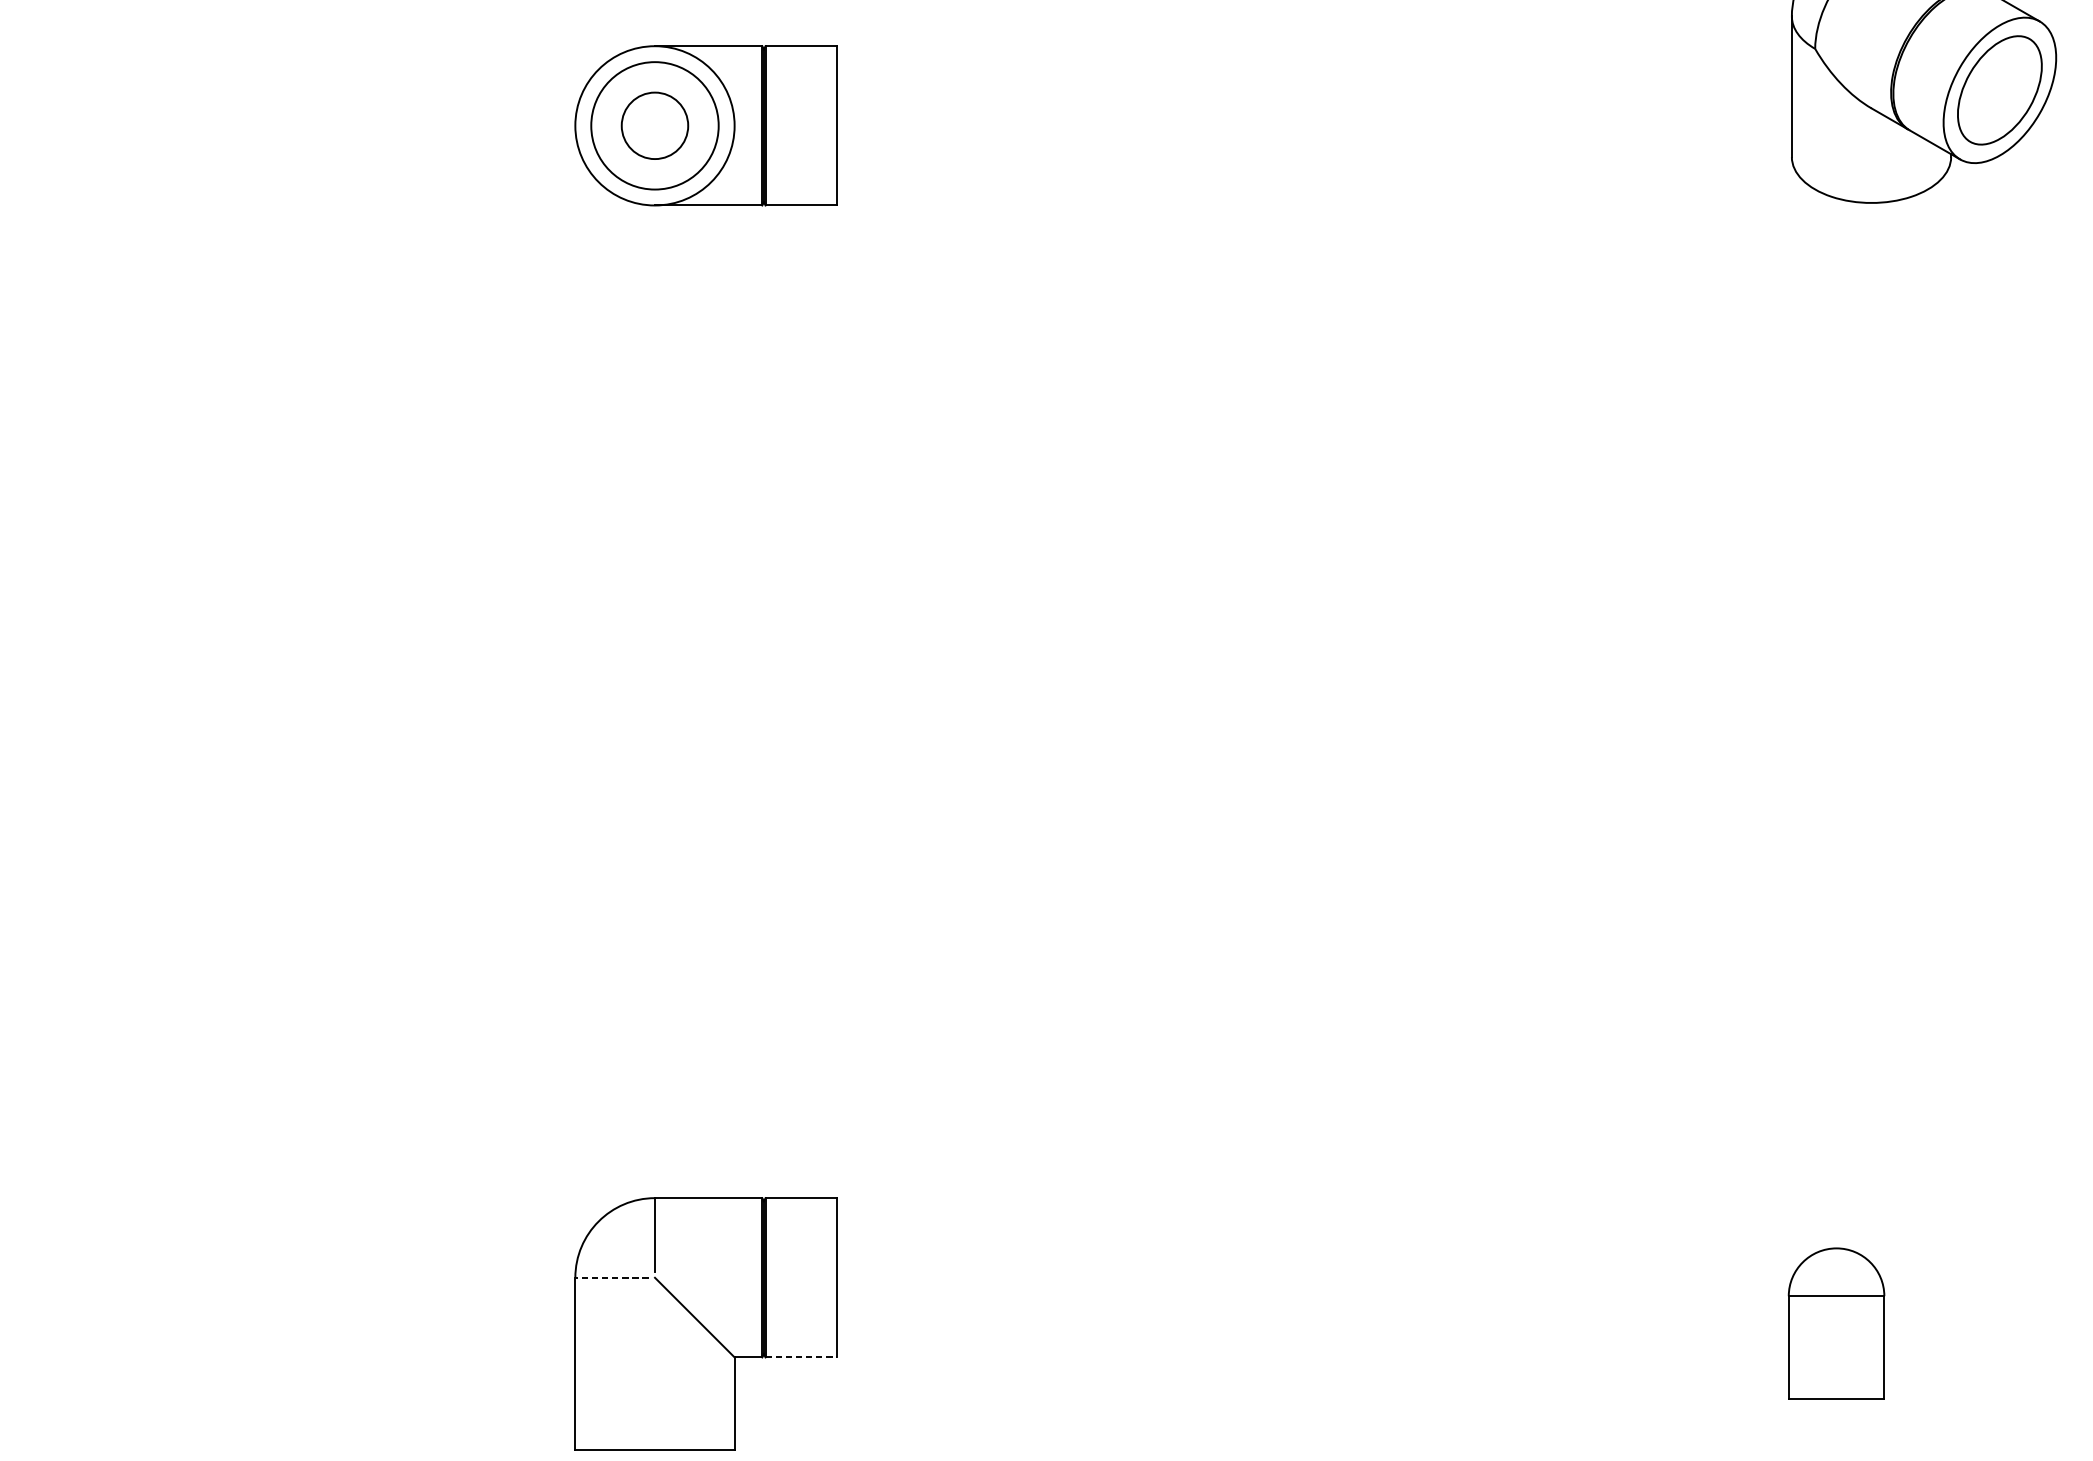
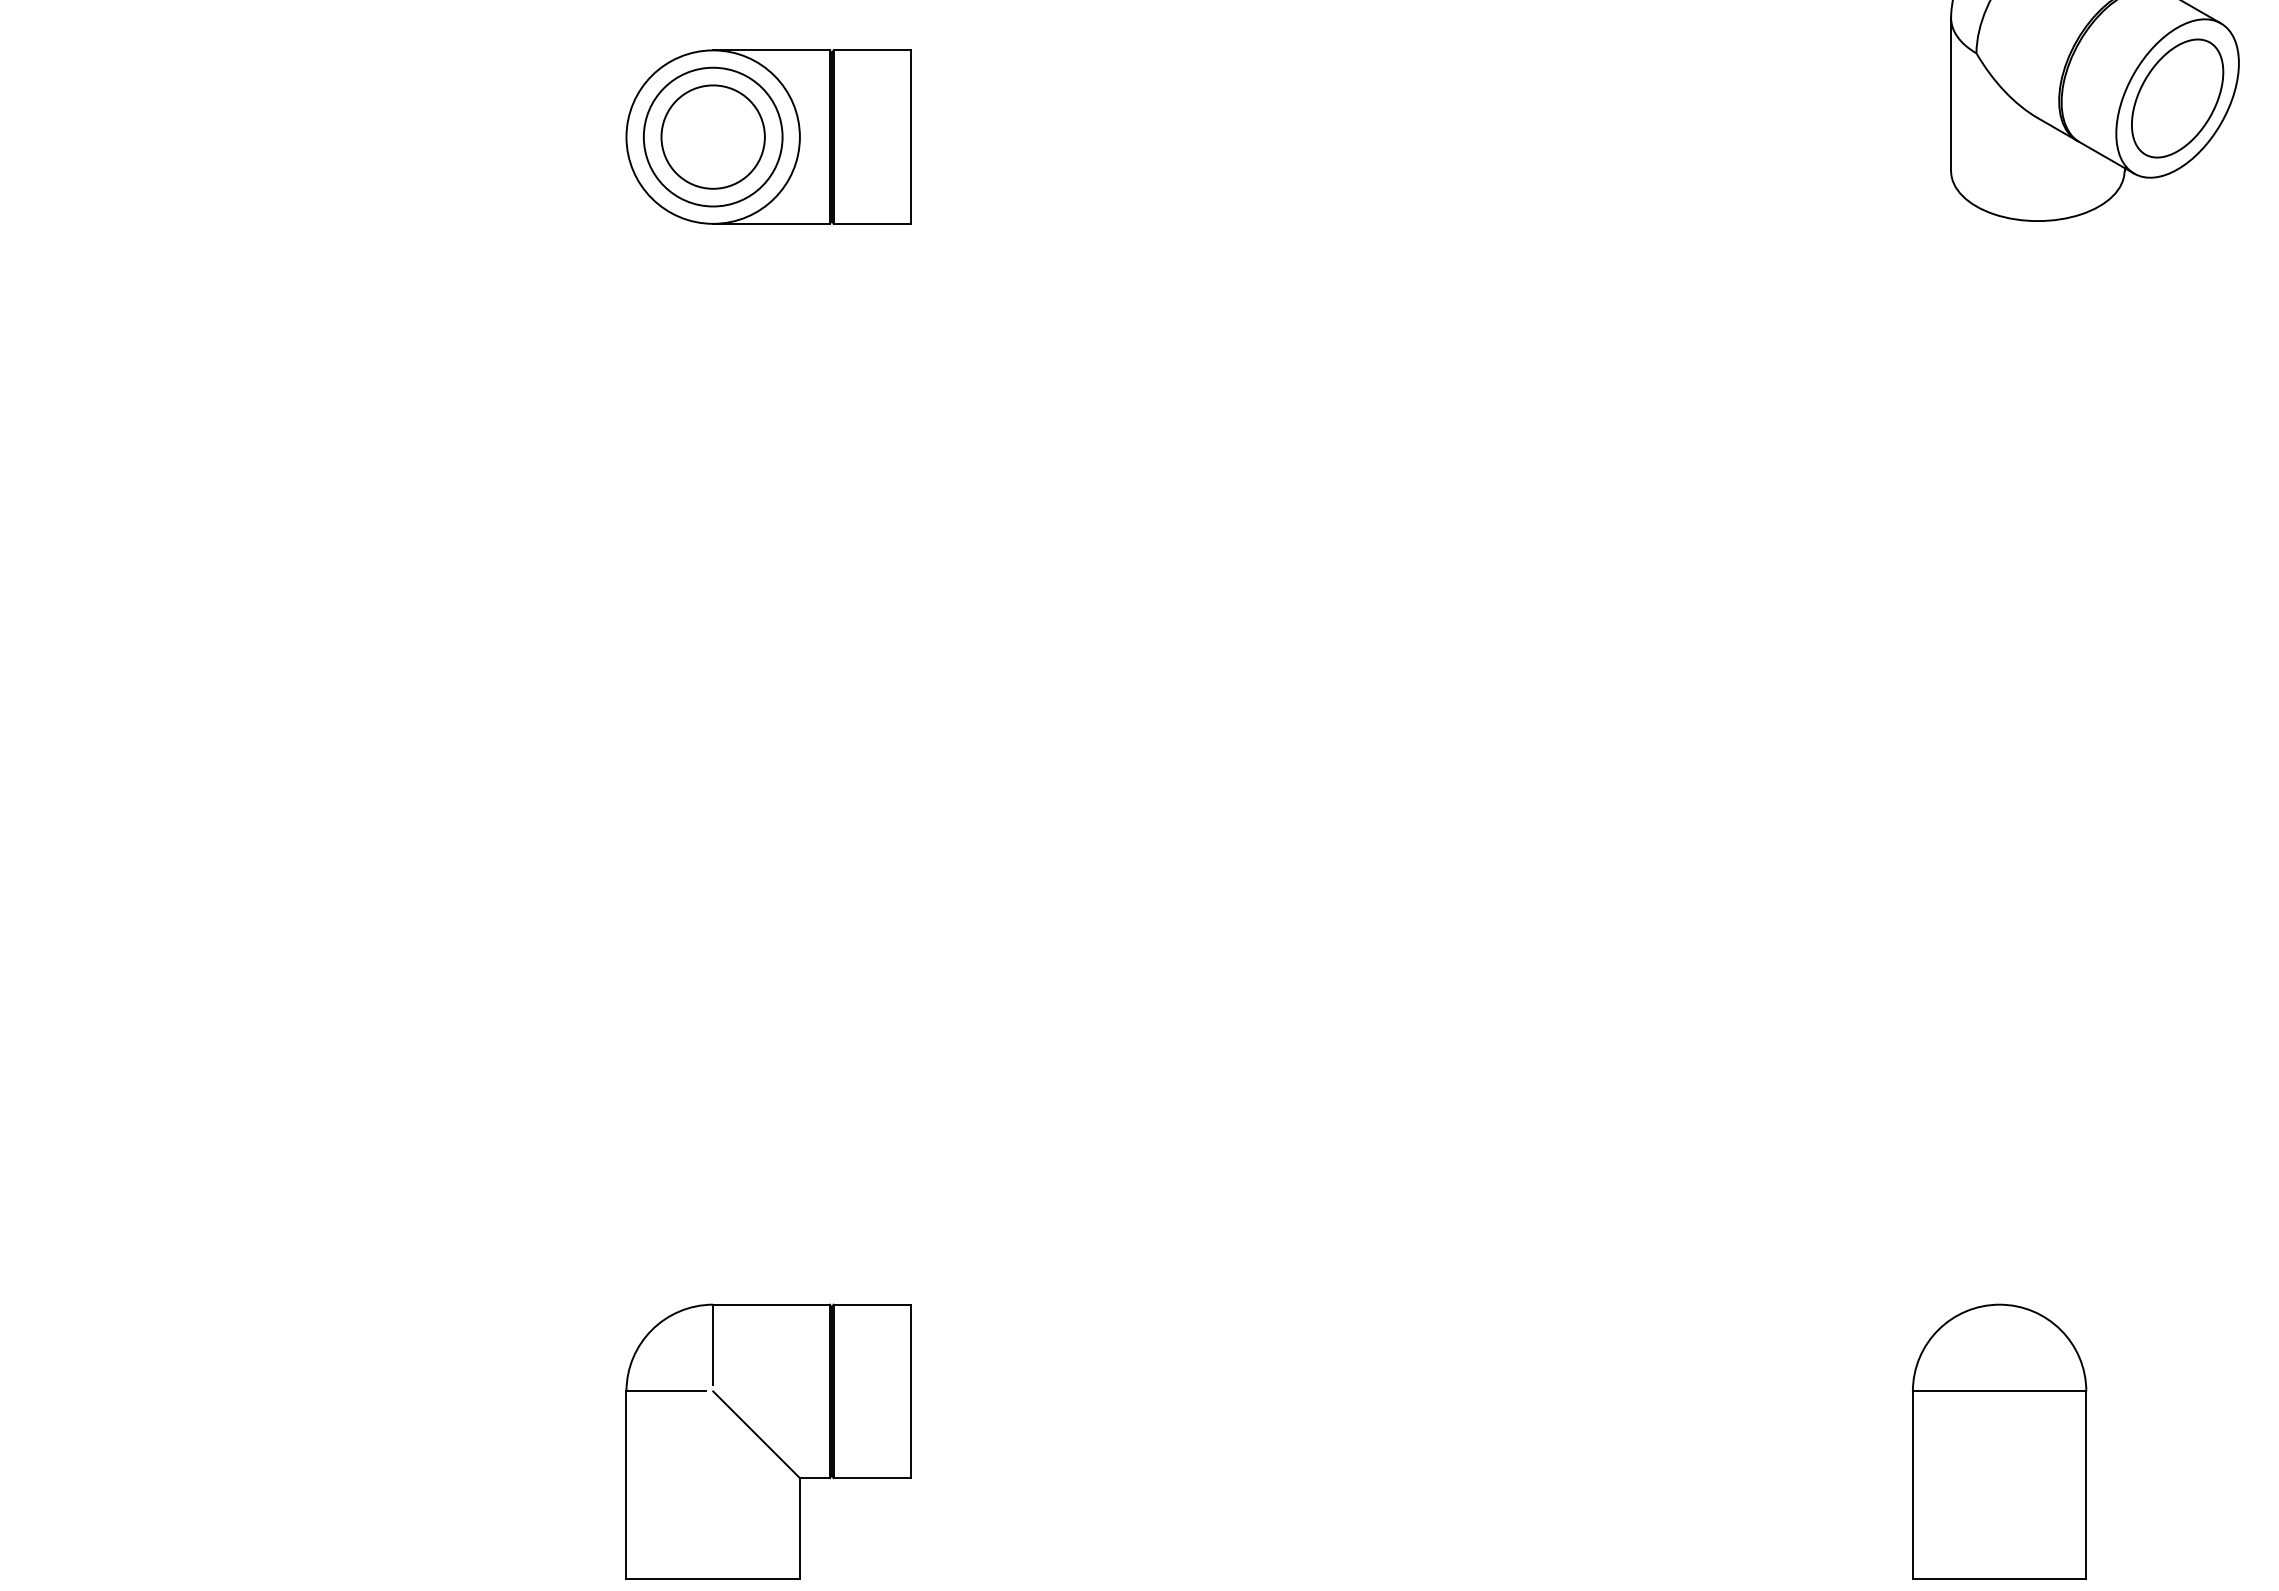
circle: (654, 125) -> (712, 136), size x1.43
line: (612, 1277) -> (666, 1391), dashed -> solid
part: (1836, 1323) -> (1999, 1441), size x1.67
line: (801, 1357) -> (872, 1478), dashed -> solid

